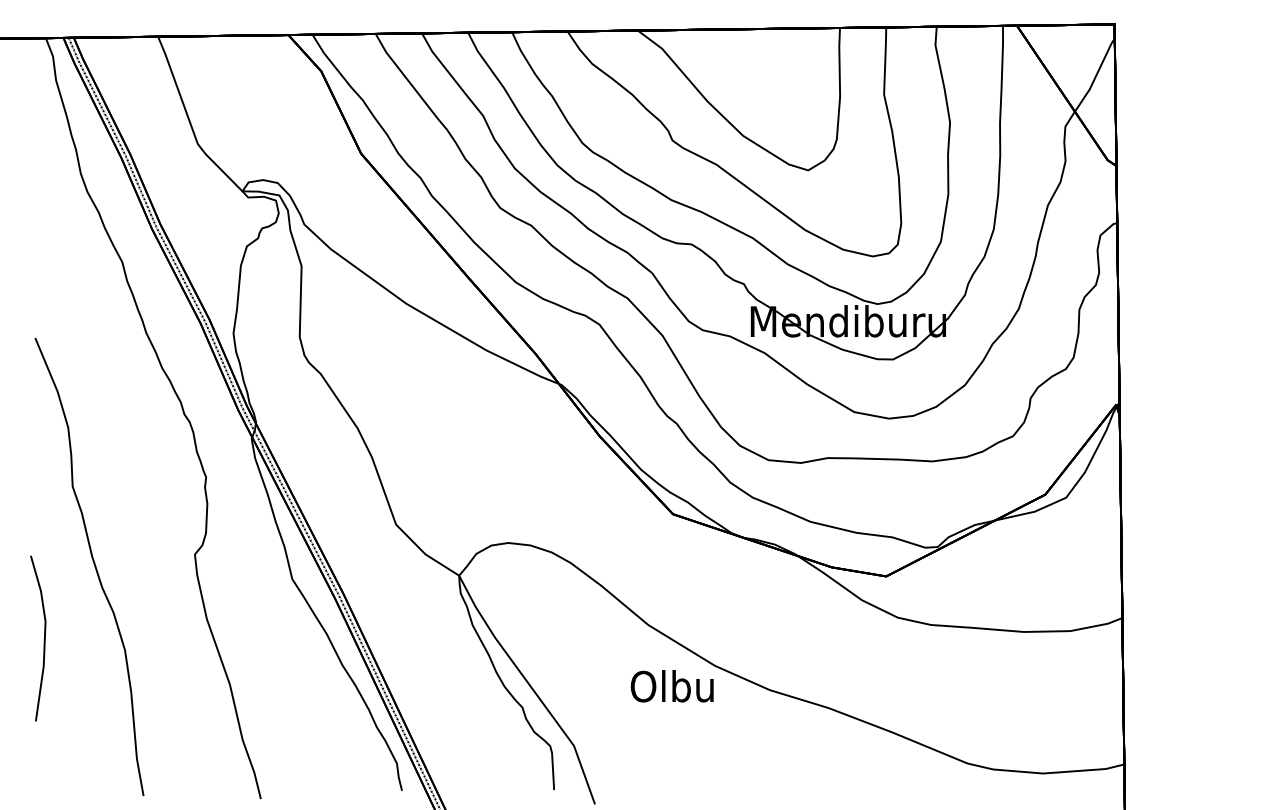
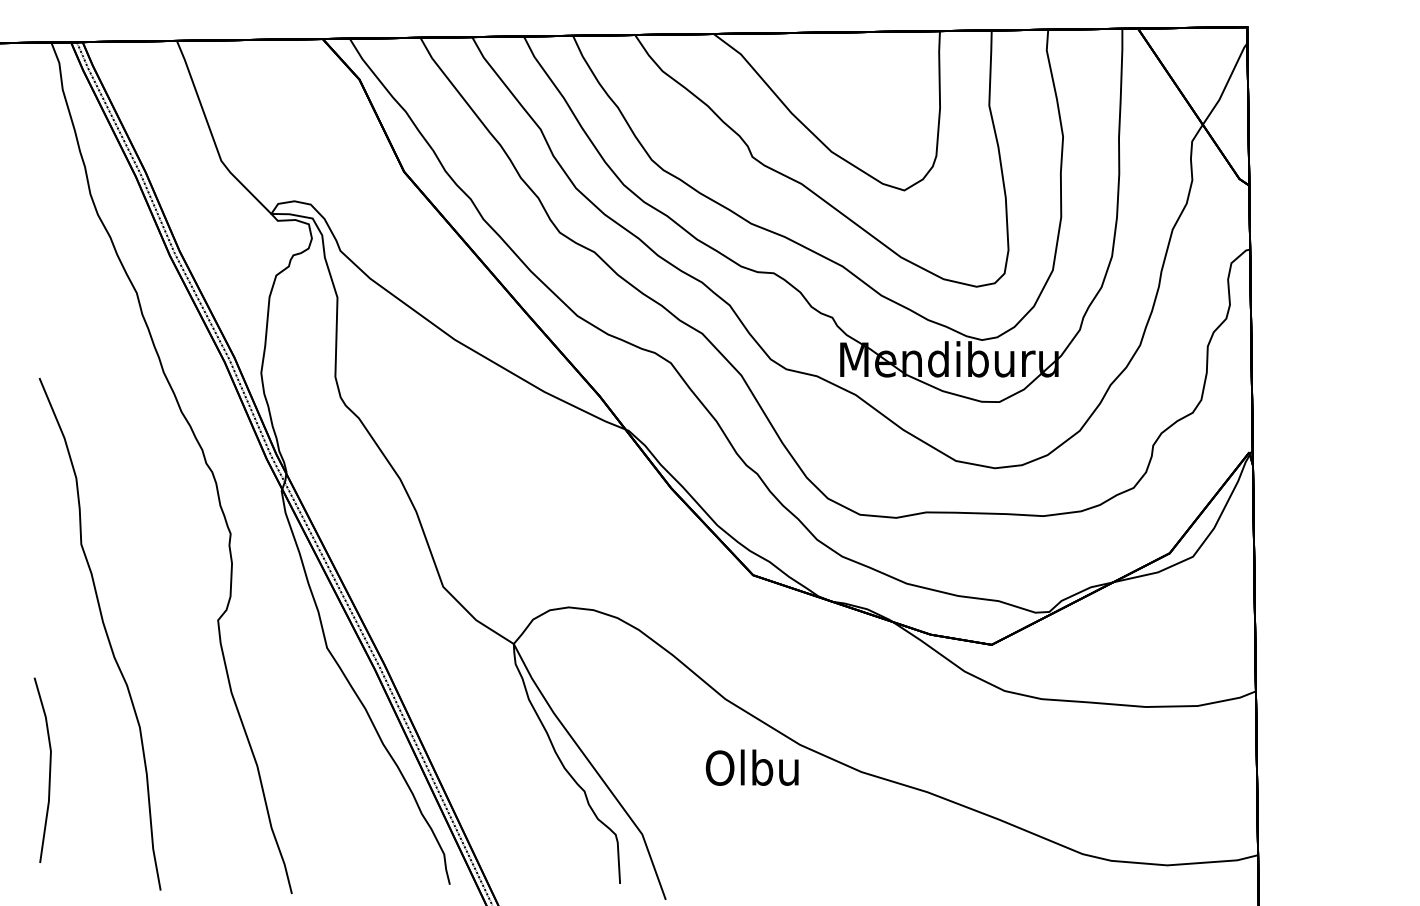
part: (38, 638) -> (43, 770), moved

